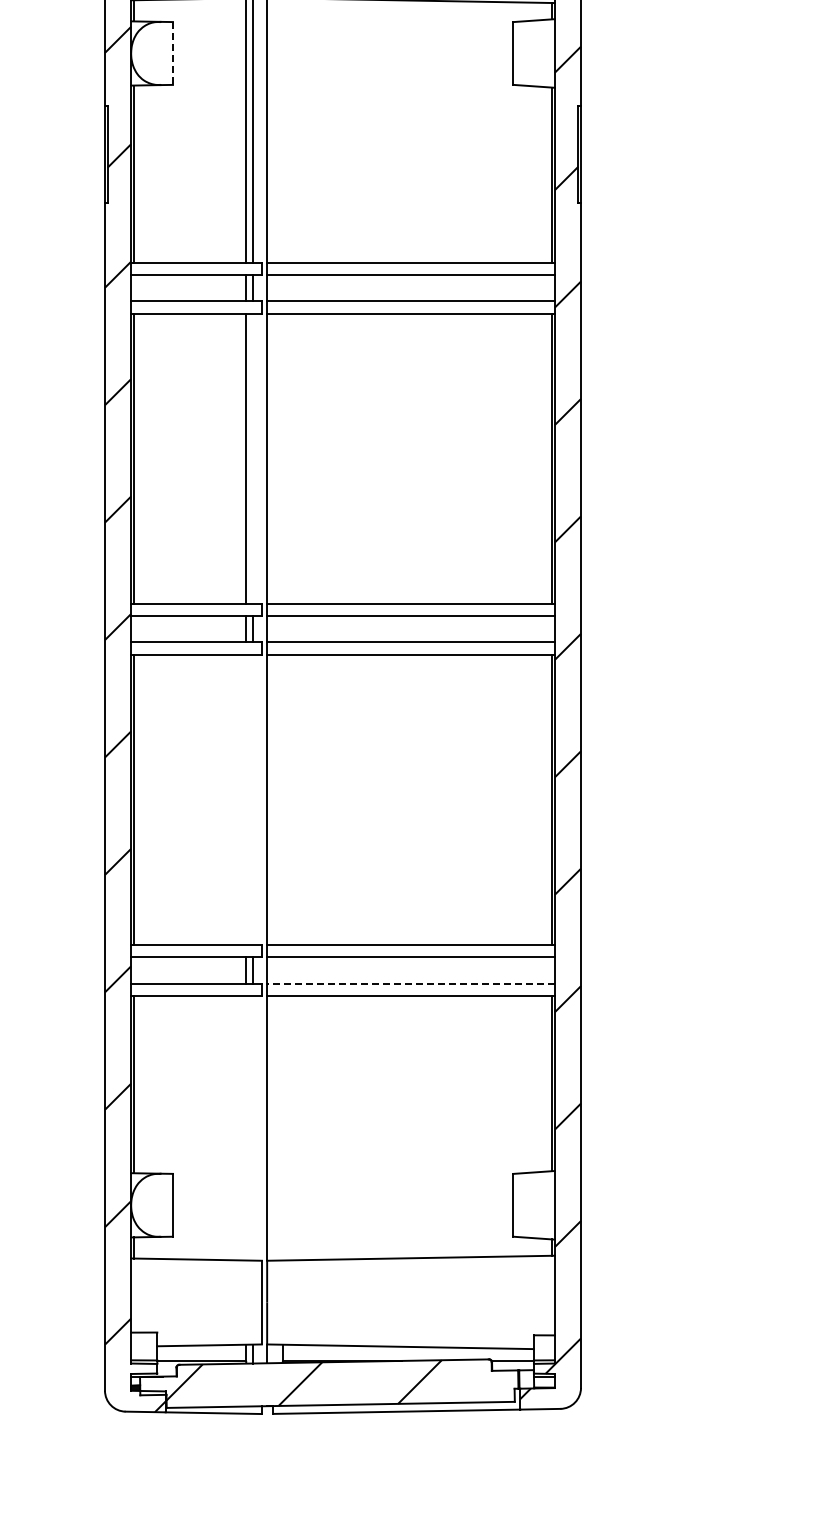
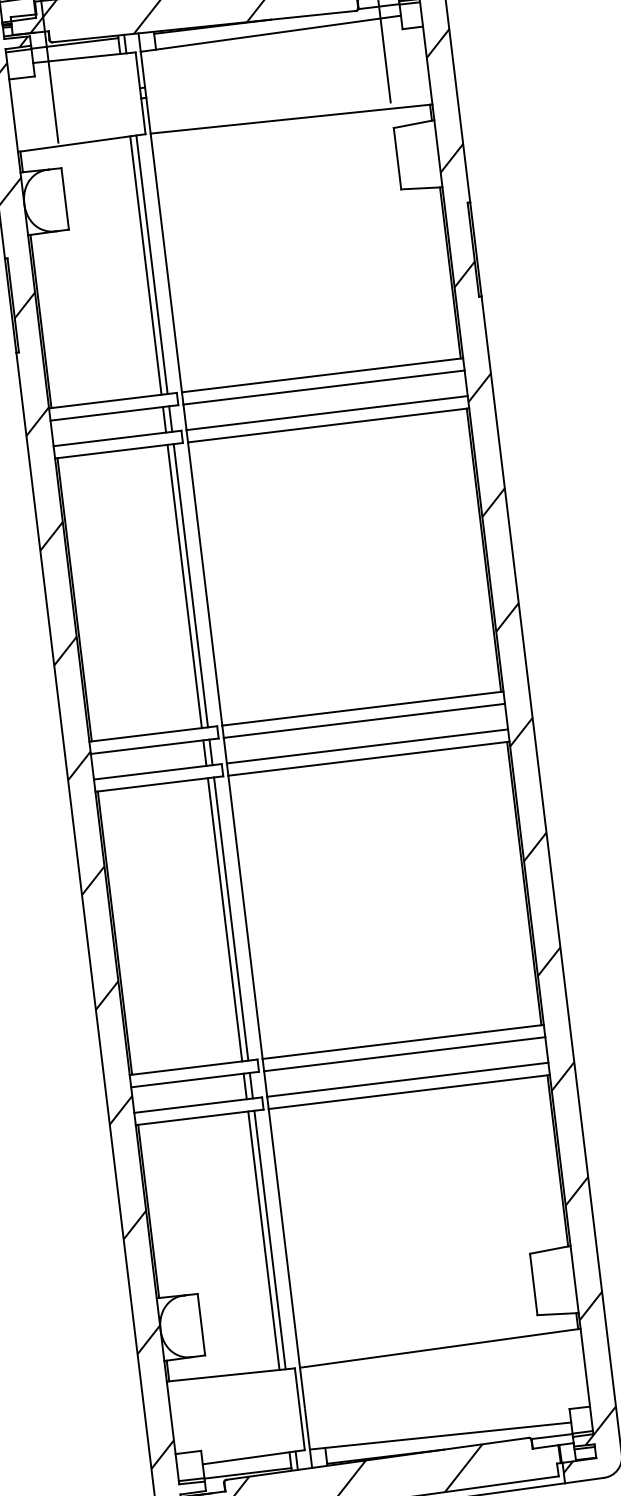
line: (173, 53) -> (65, 198), dashed -> solid
line: (252, 458) -> (190, 585), added
line: (246, 799) -> (225, 919), added
line: (252, 799) -> (231, 918), added
line: (411, 983) -> (408, 1079), dashed -> solid
line: (246, 1128) -> (264, 1240), added
line: (252, 1128) -> (270, 1240), added

